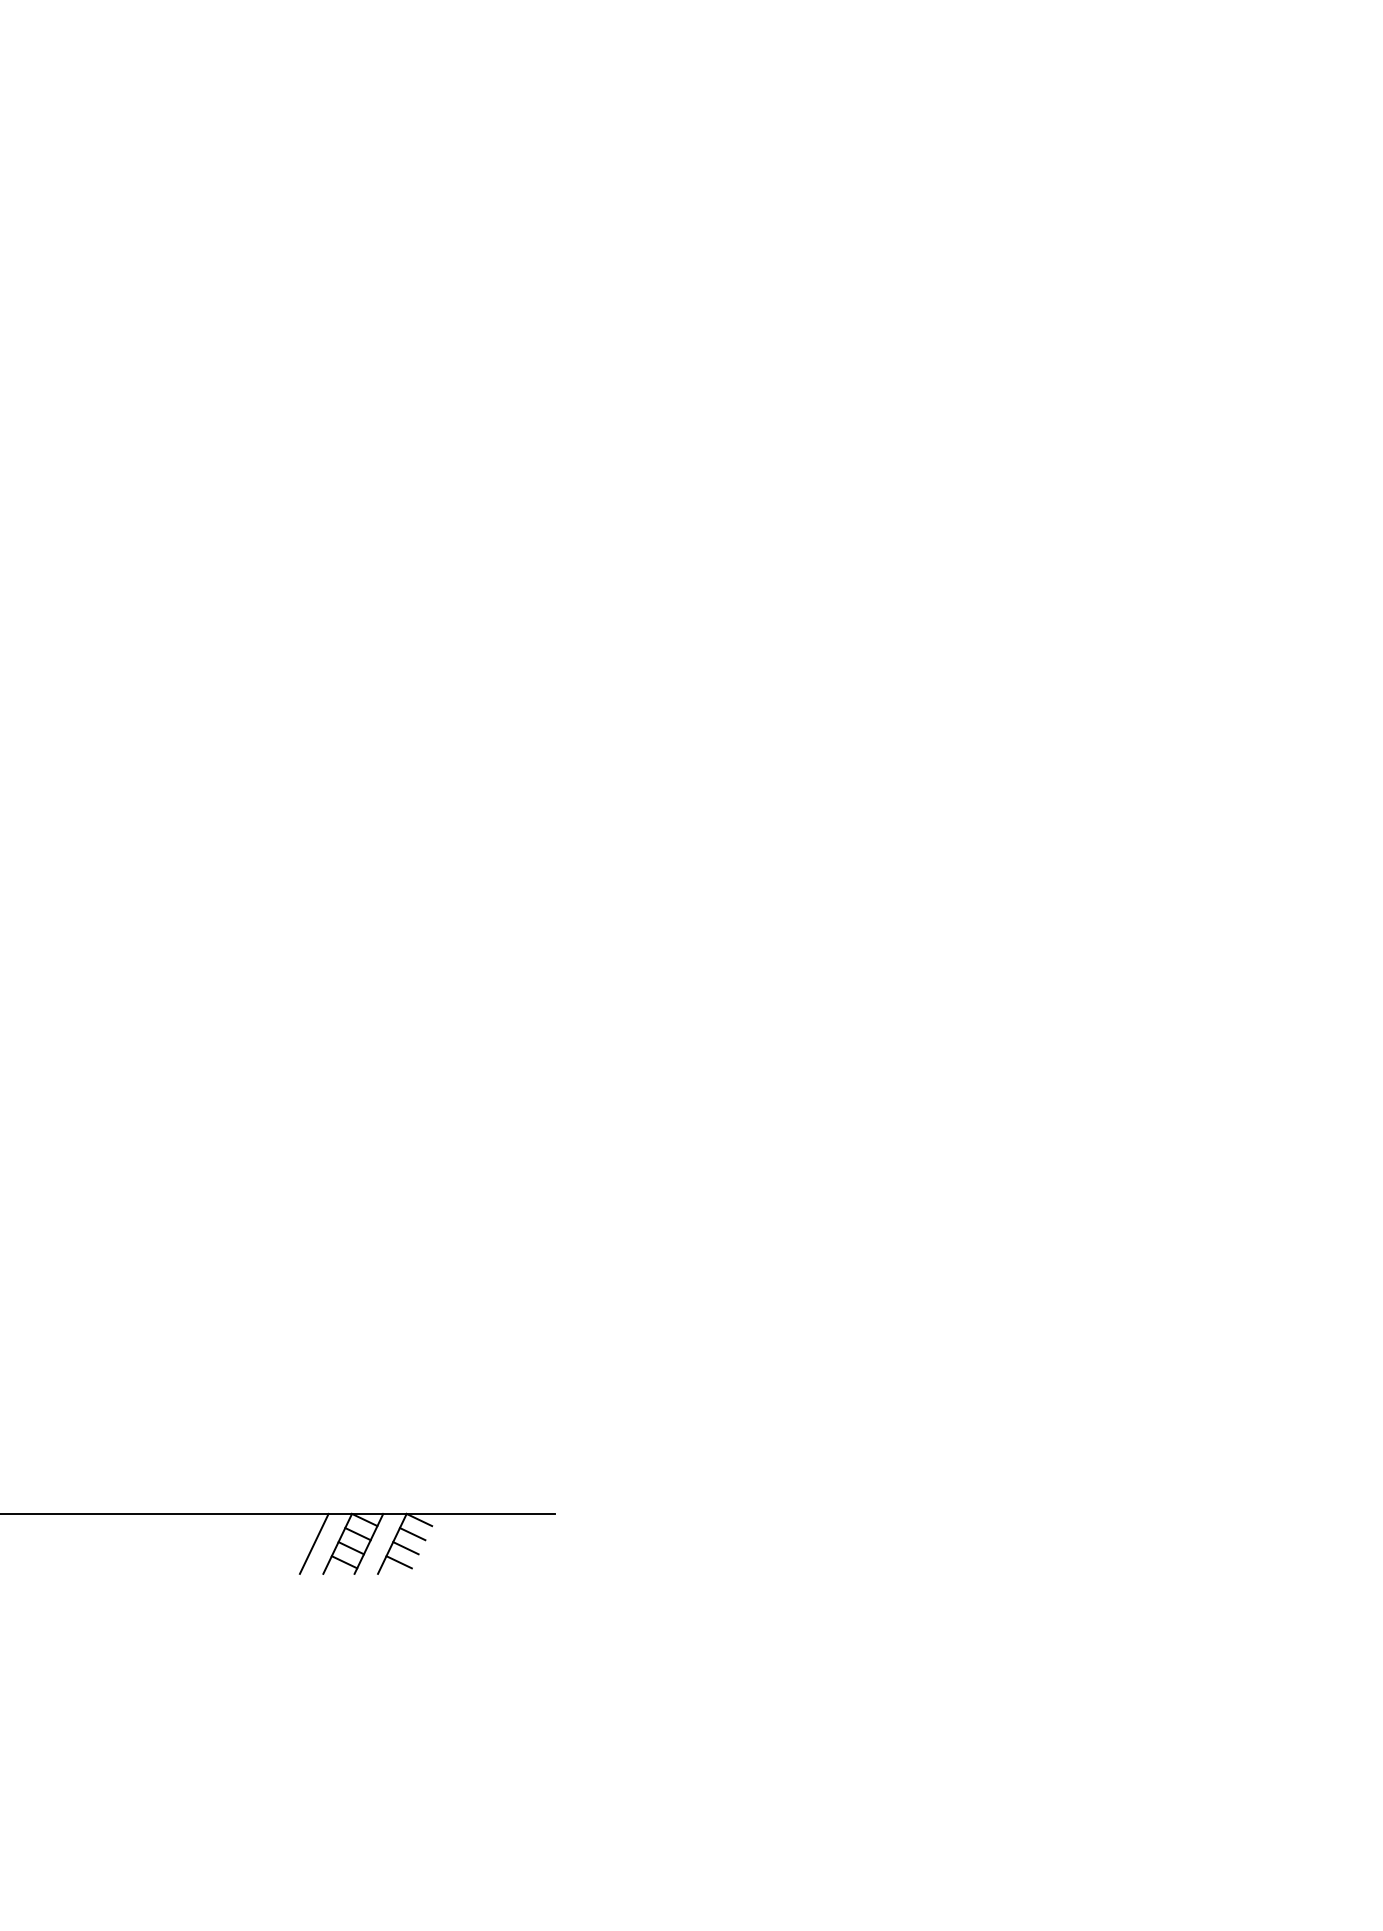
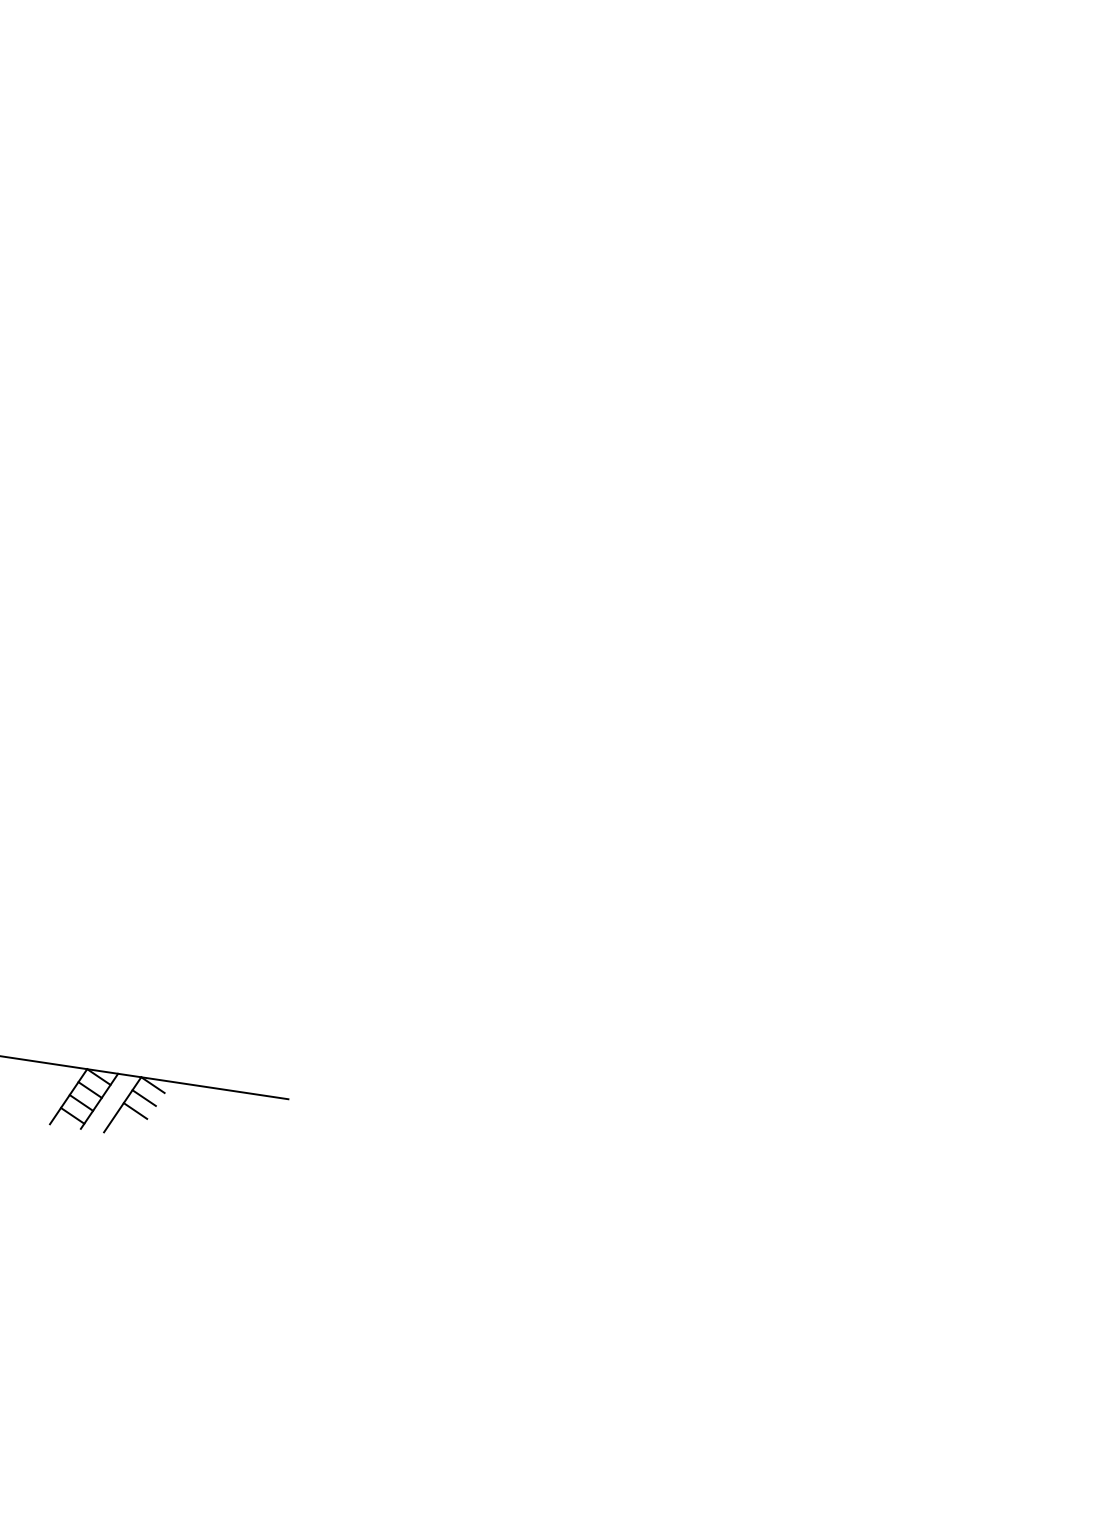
line: (313, 1543) -> (44, 1092), removed
line: (398, 1562) -> (126, 1124), removed

